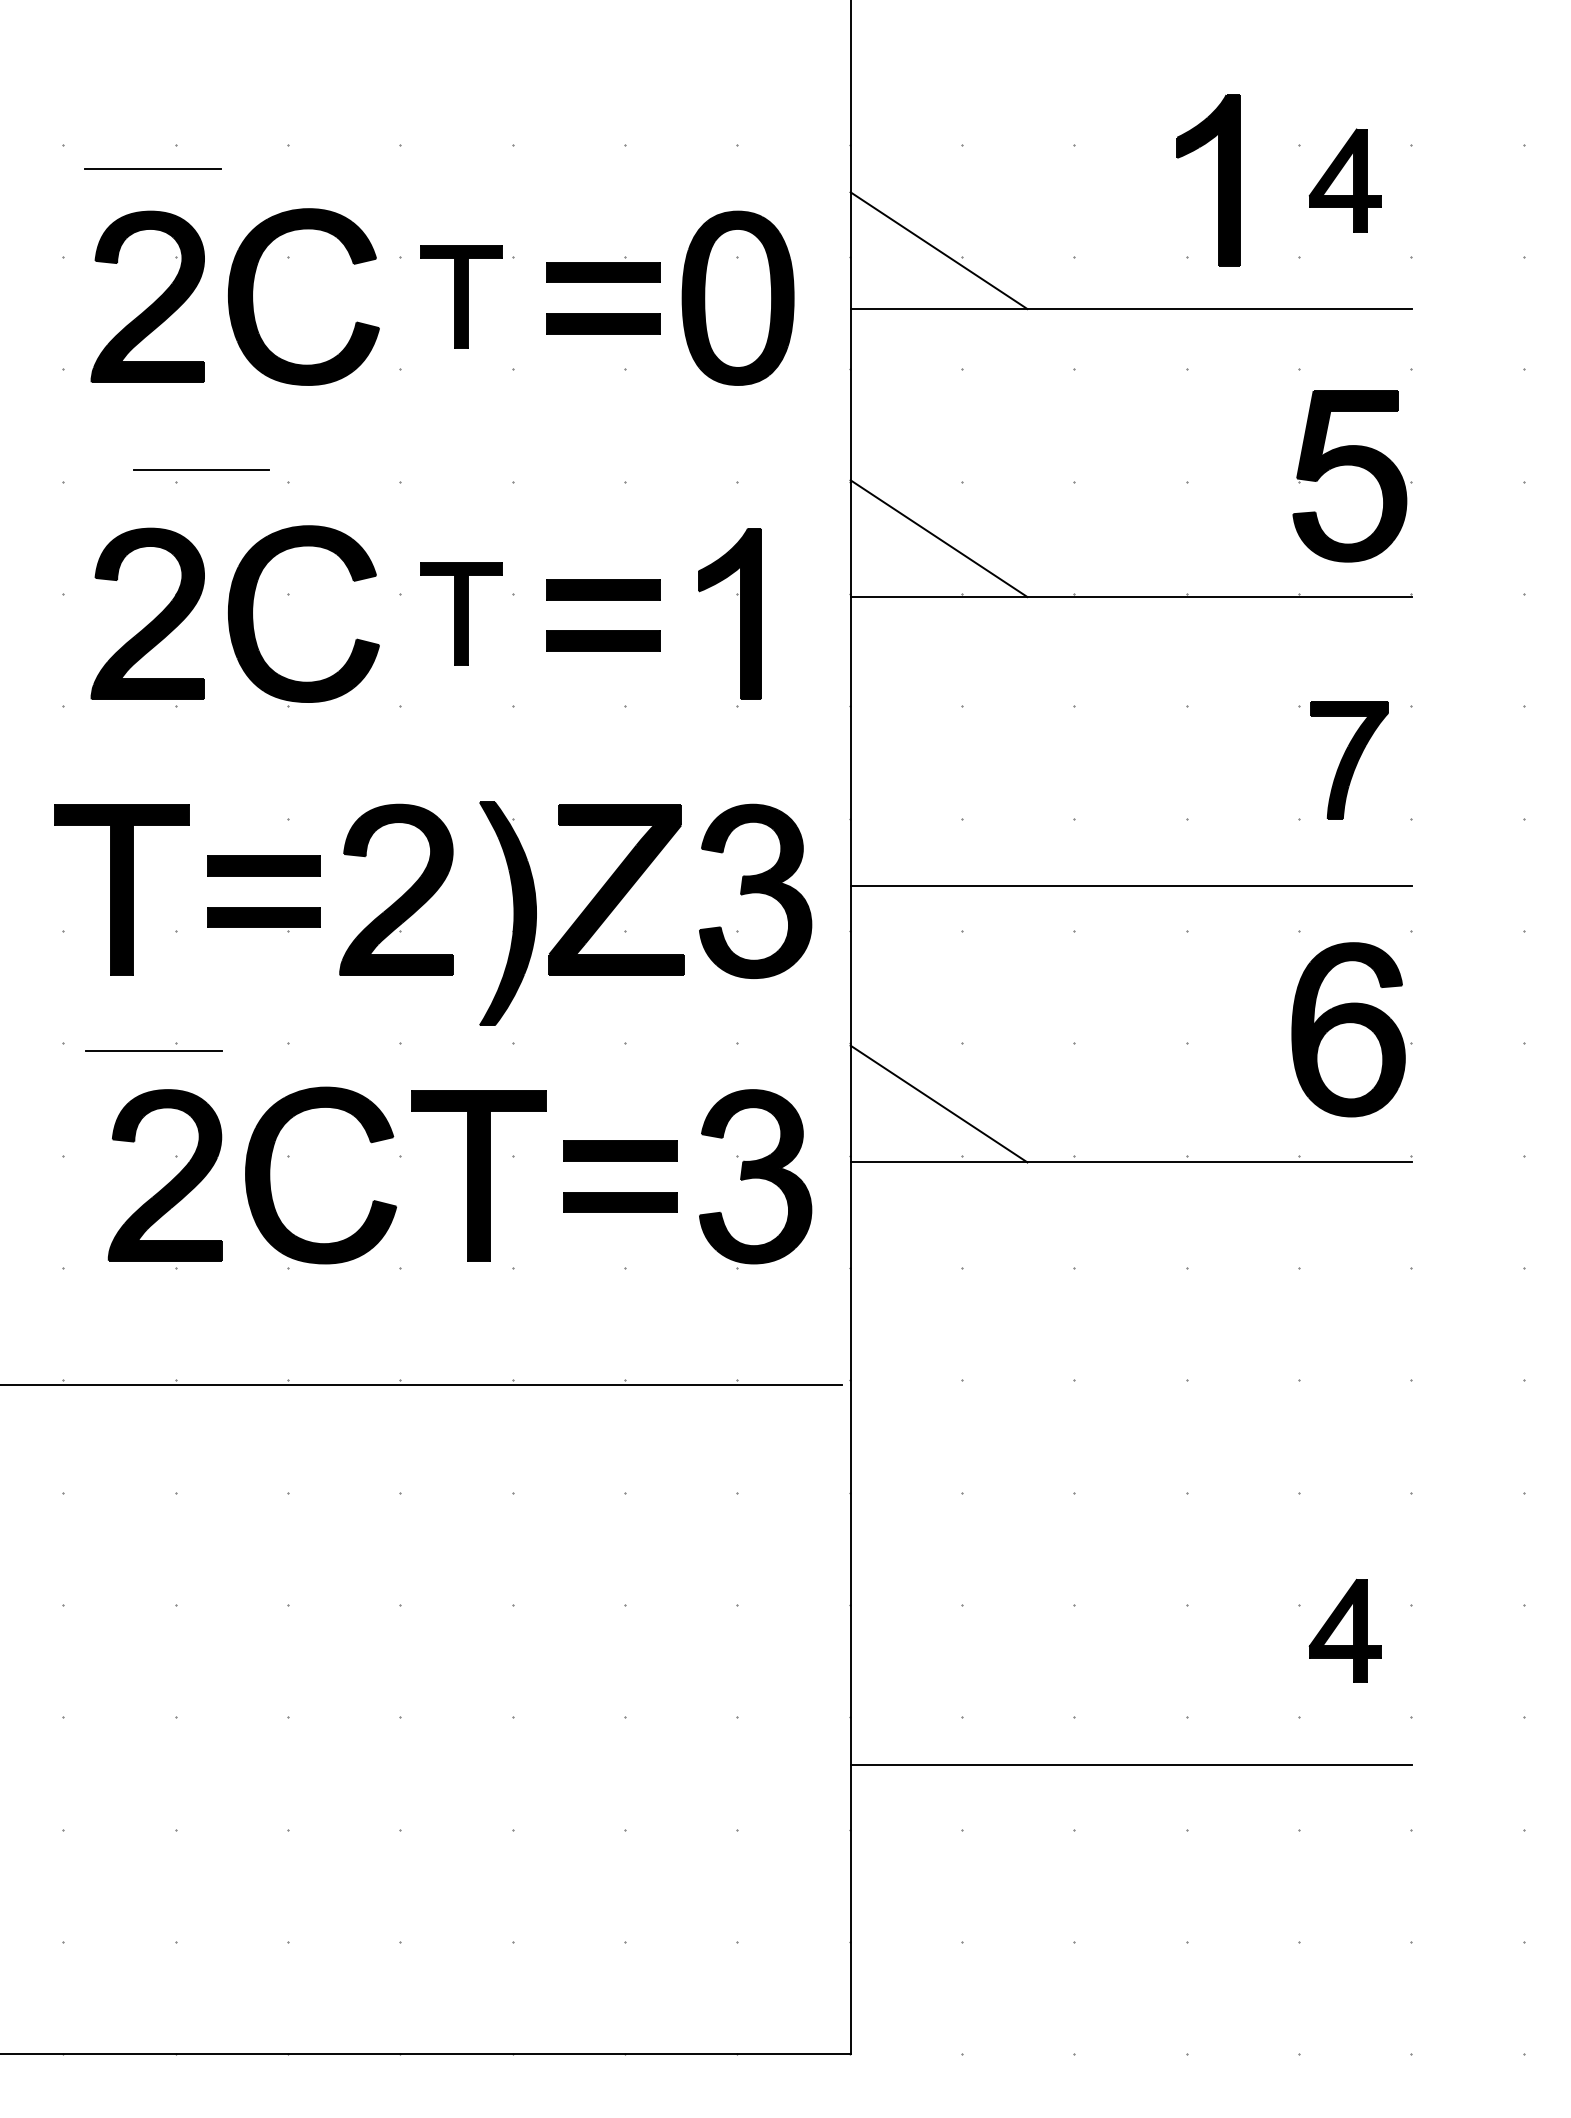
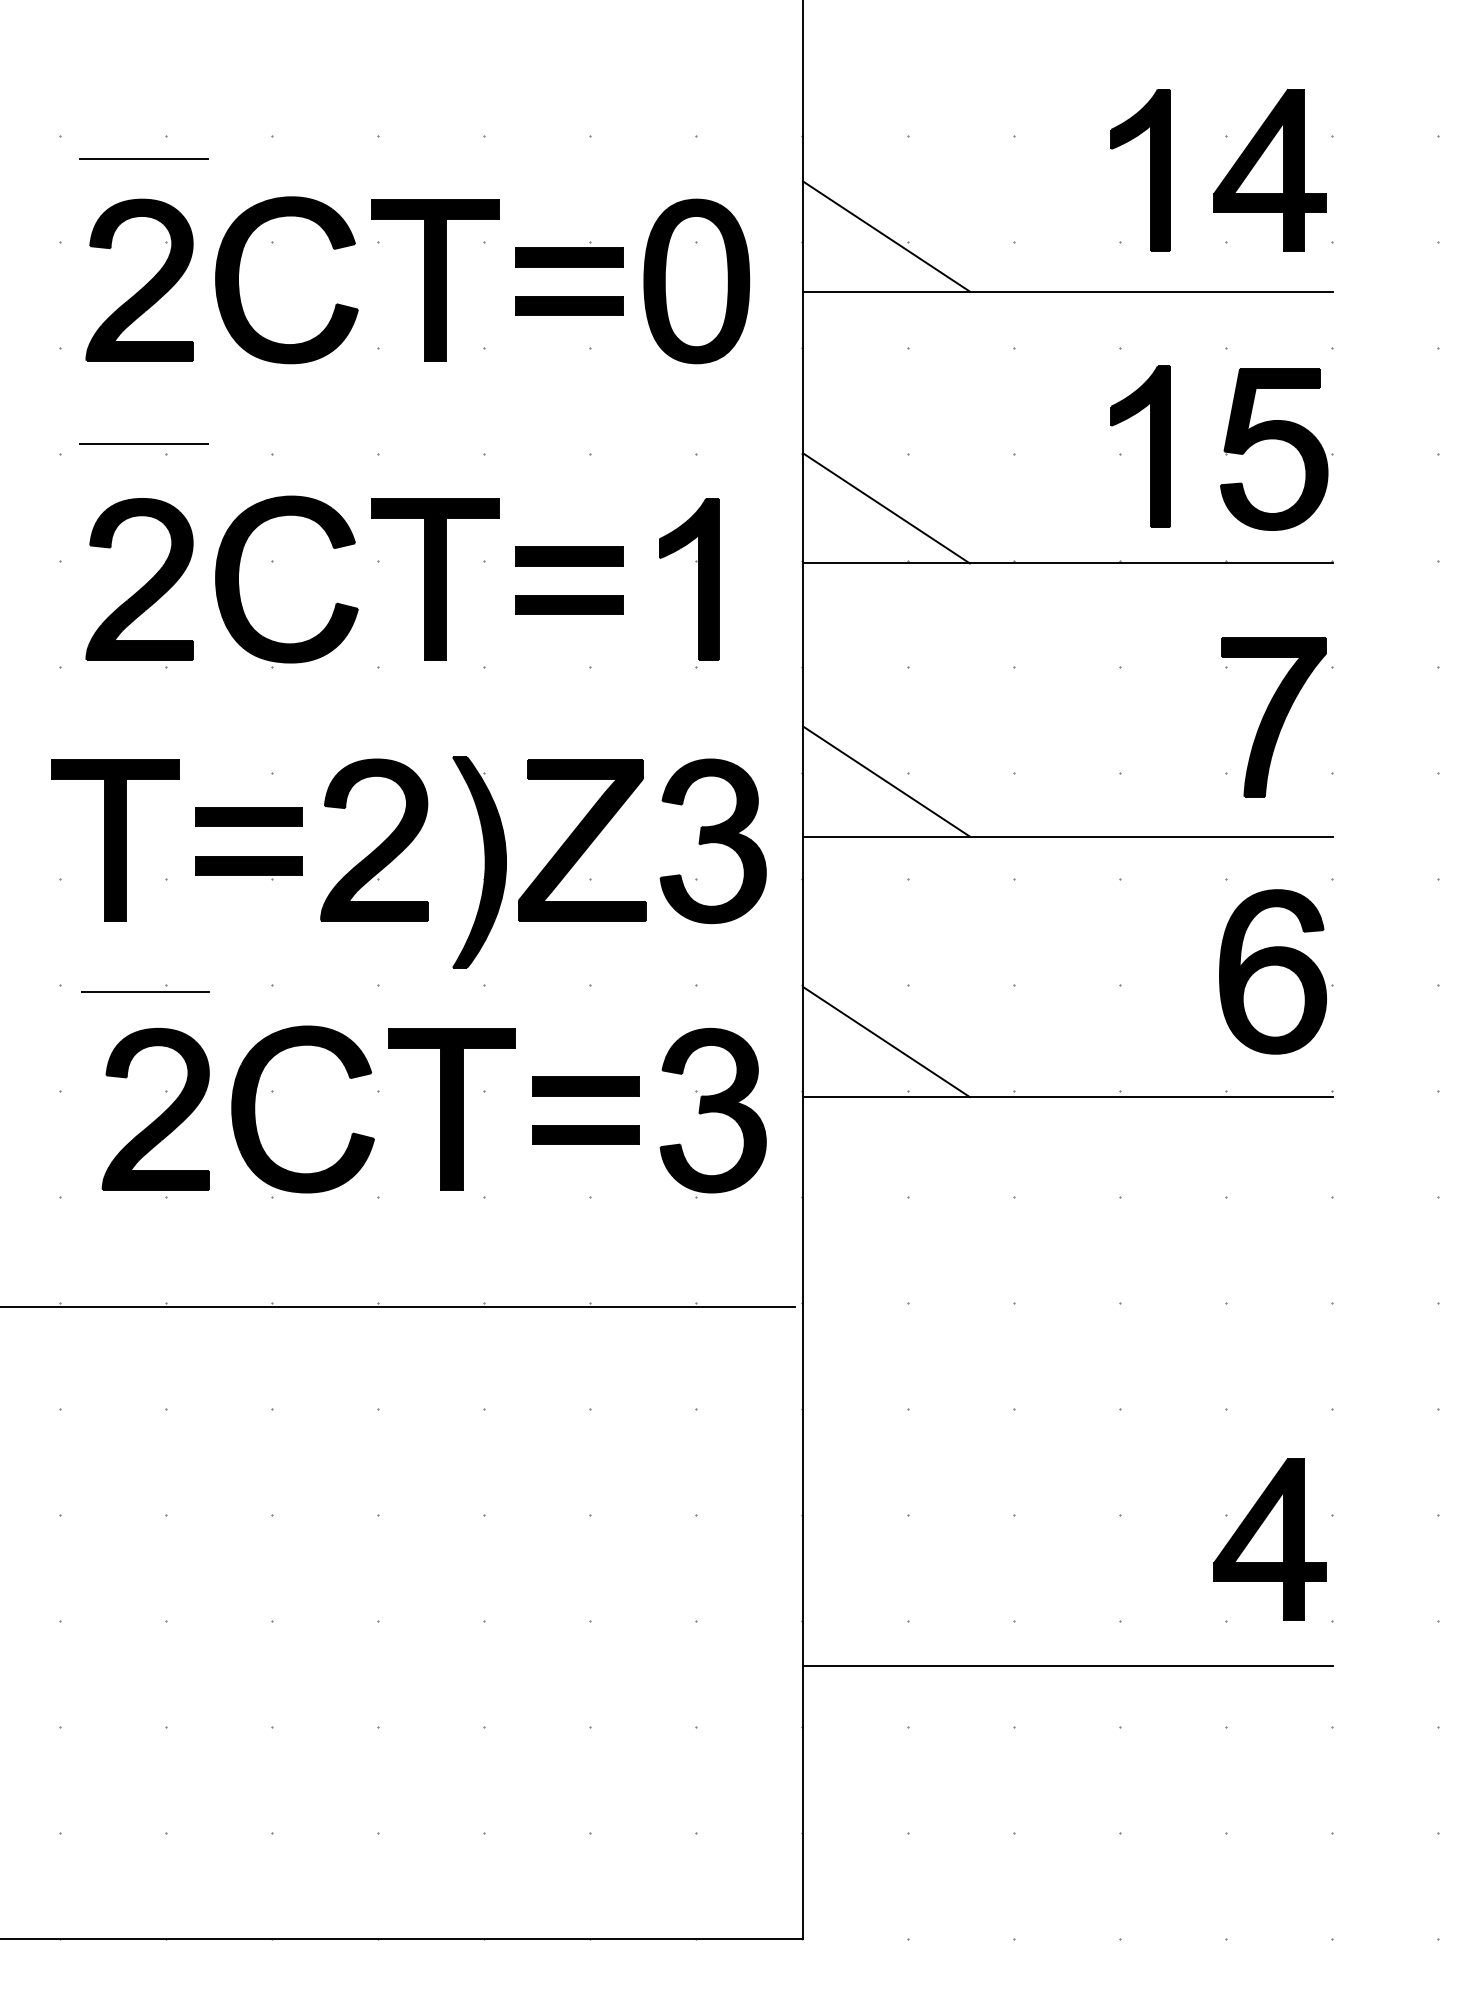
part: (1344, 180) -> (1269, 170), size x1.67
part: (461, 297) -> (435, 280), size x1.67
line: (200, 469) -> (143, 443), moved
part: (1218, 473) -> (1150, 446), added
part: (461, 614) -> (435, 579), size x1.67
part: (1349, 760) -> (1273, 717), size x1.43
line: (938, 828) -> (885, 781), added
part: (1344, 1631) -> (1269, 1539), size x1.67

